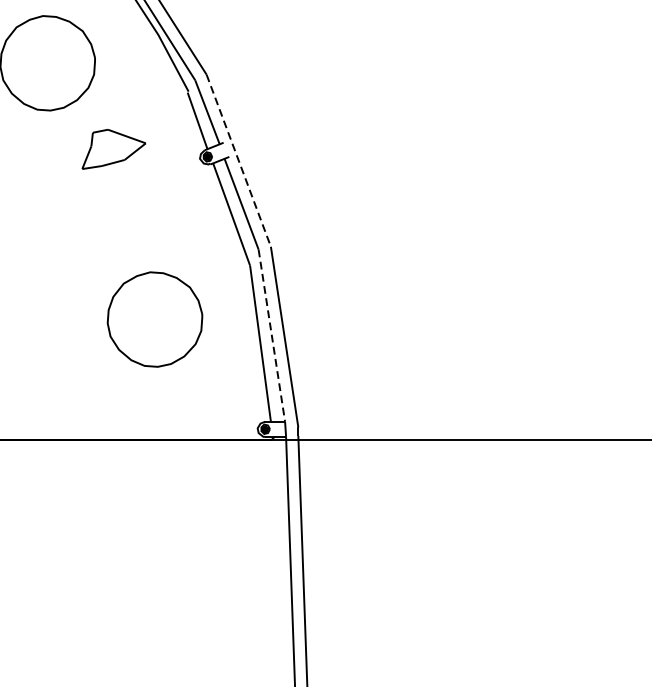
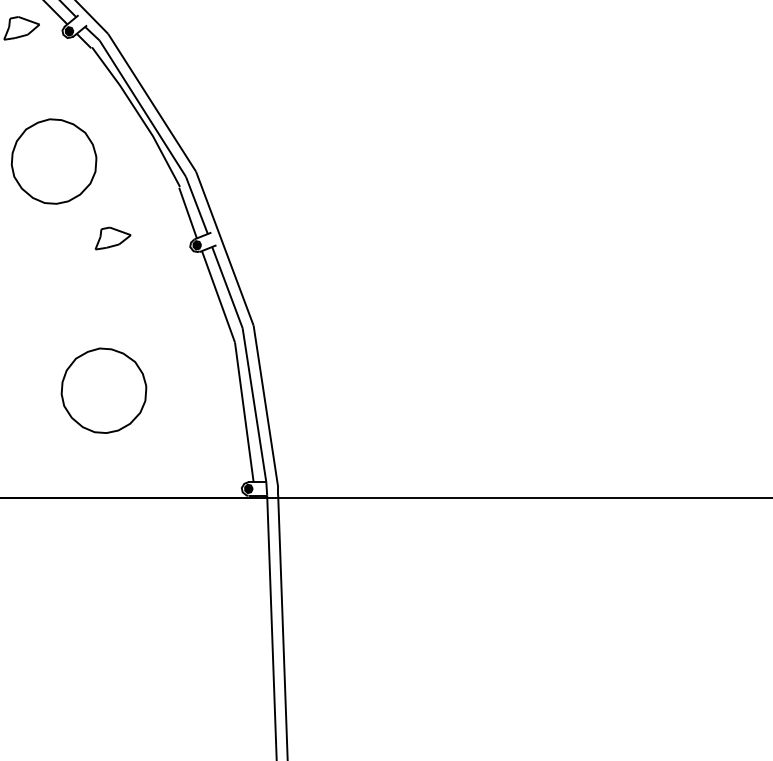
part: (113, 149) -> (112, 238), size x0.62
line: (239, 161) -> (225, 249), dashed -> solid
curve: (118, 292) -> (71, 366), moved
line: (271, 336) -> (254, 405), dashed -> solid

